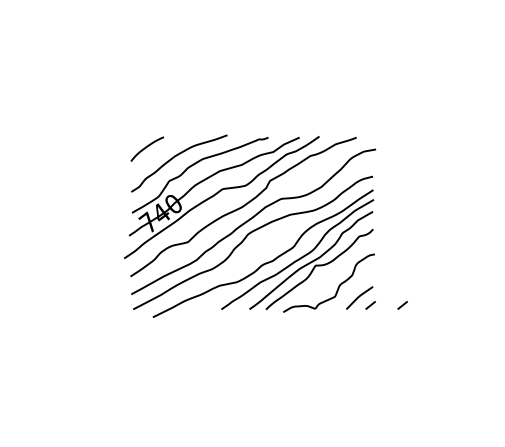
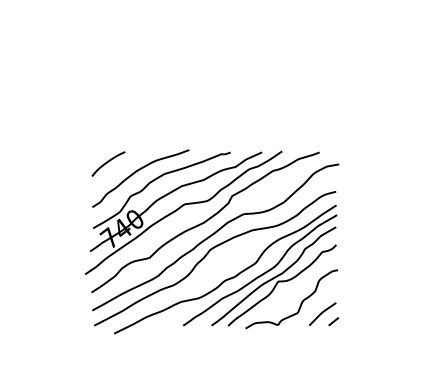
line: (402, 305) -> (365, 321), removed

